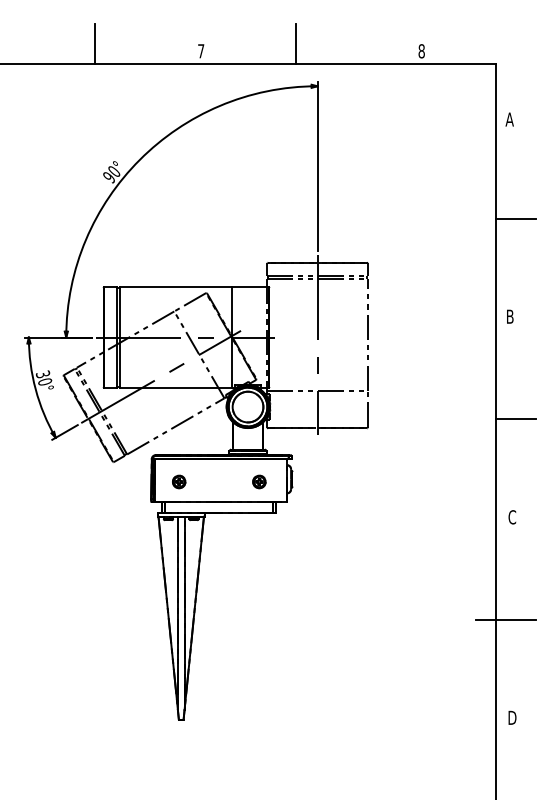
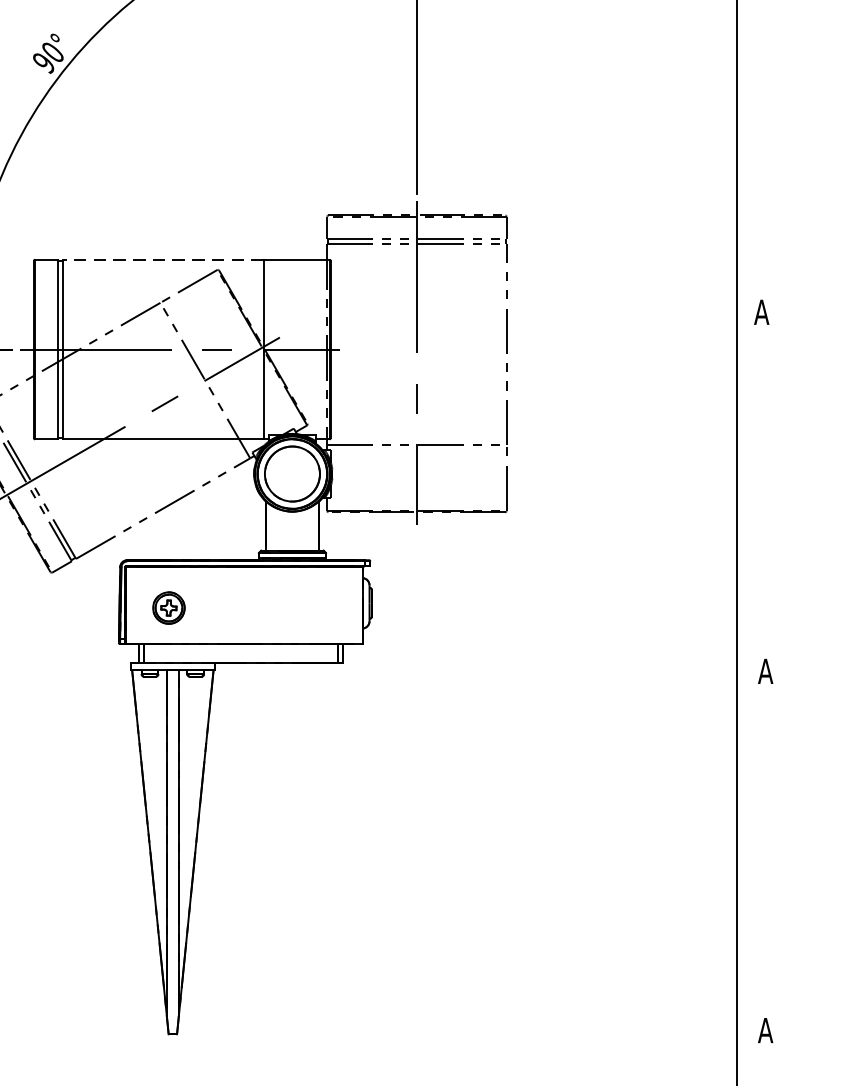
line: (516, 218) -> (773, 136), removed
line: (175, 287) -> (162, 259), solid -> dashed
text: (510, 316) -> (762, 311), B -> A
line: (516, 419) -> (773, 496), removed
part: (179, 481) -> (169, 607), size x1.4
part: (259, 481) -> (312, 607), removed
text: (512, 517) -> (765, 671), C -> A
line: (506, 619) -> (755, 854), removed
text: (512, 717) -> (765, 1029), D -> A

